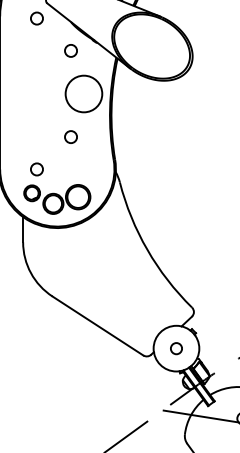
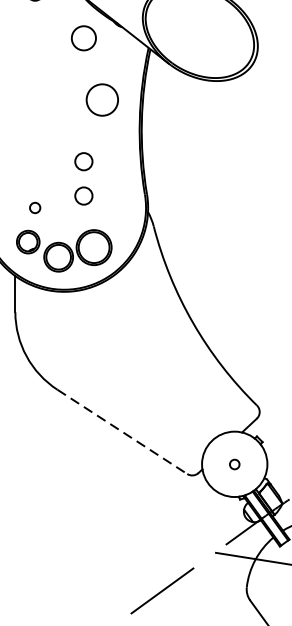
circle: (70, 50) -> (83, 37), size x1.4
circle: (83, 93) -> (101, 99), size x0.6
circle: (70, 160) -> (83, 195), added
circle: (36, 169) -> (34, 208), size x0.6
line: (98, 326) -> (123, 432), solid -> dashed
circle: (176, 348) -> (234, 464), size x0.6

